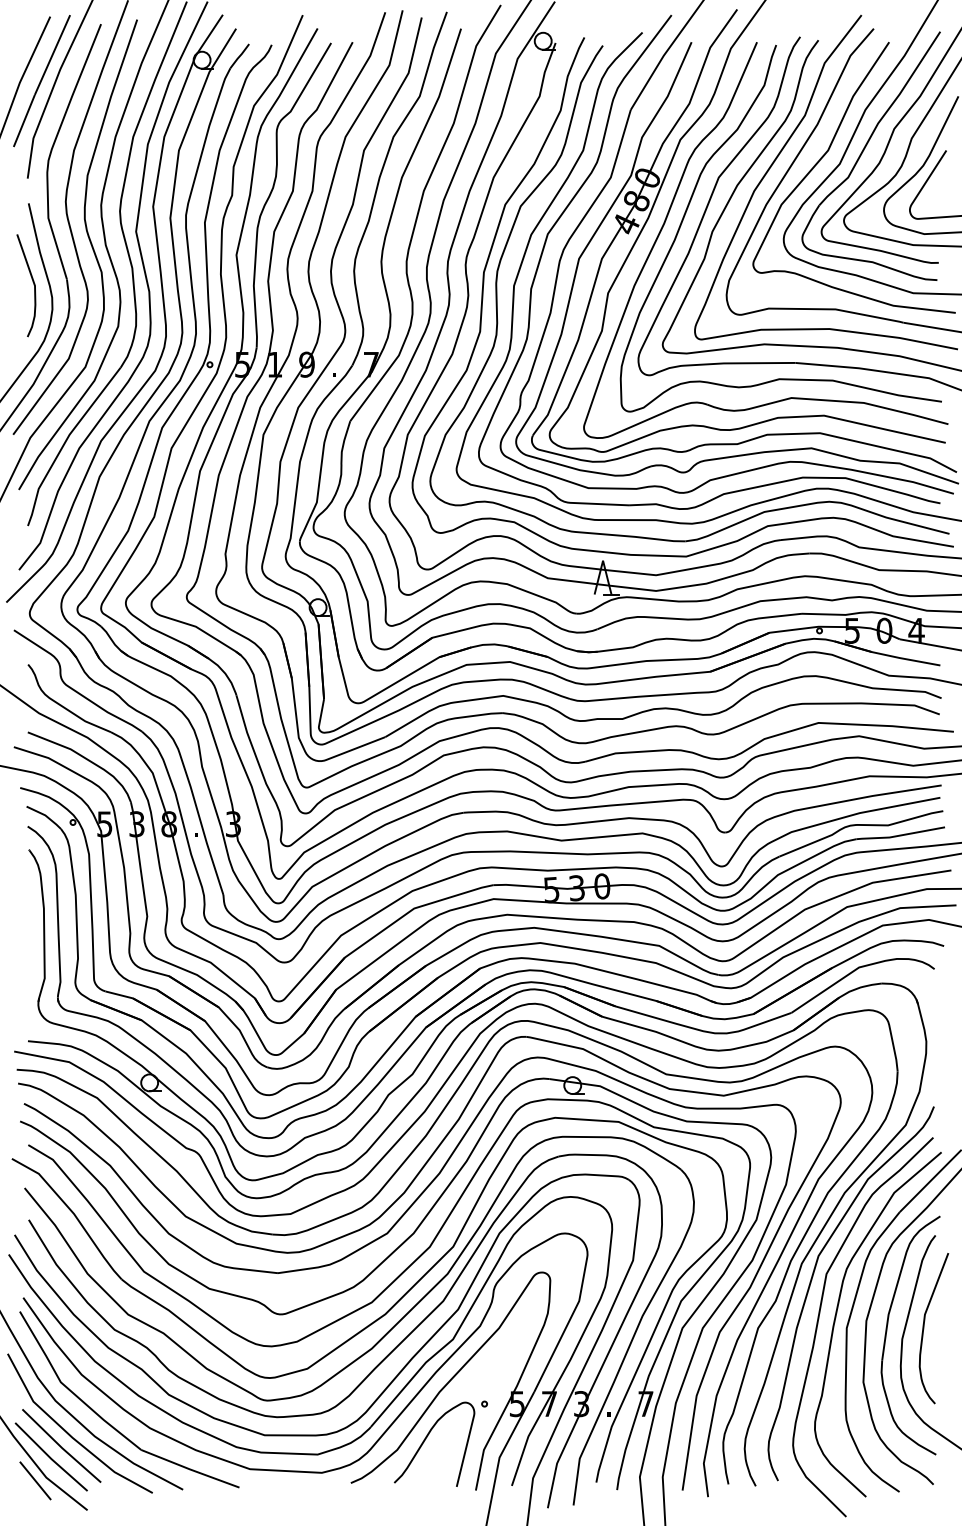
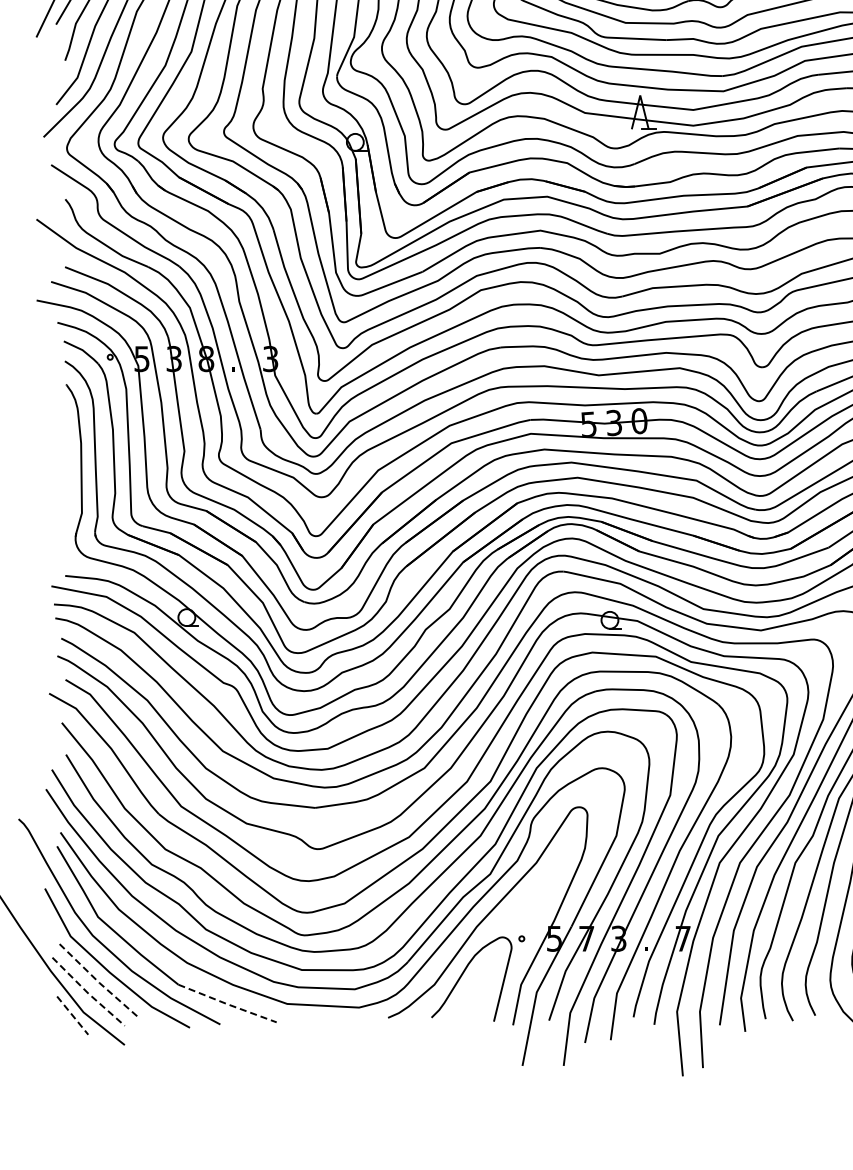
line: (61, 1447) -> (98, 982), solid -> dashed
line: (50, 1458) -> (87, 993), solid -> dashed
line: (190, 1469) -> (227, 1004), solid -> dashed
line: (35, 1480) -> (72, 1015), solid -> dashed

